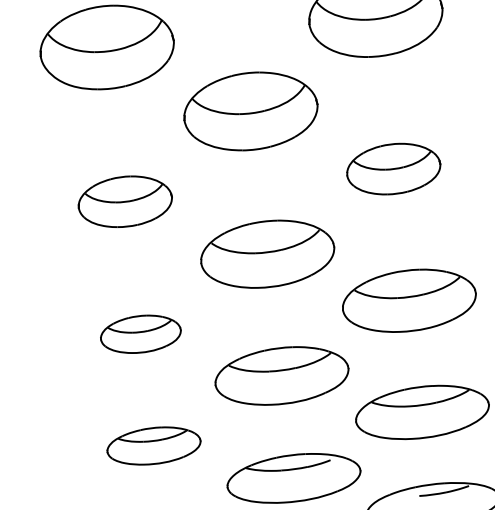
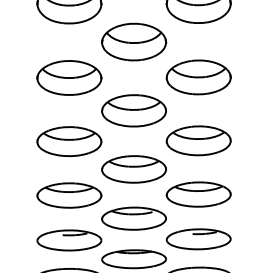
part: (393, 169) -> (198, 77), size x1.43
part: (125, 200) -> (69, 77), size x1.43
part: (140, 333) -> (69, 141), size x1.67
part: (154, 445) -> (69, 195), size x1.43

